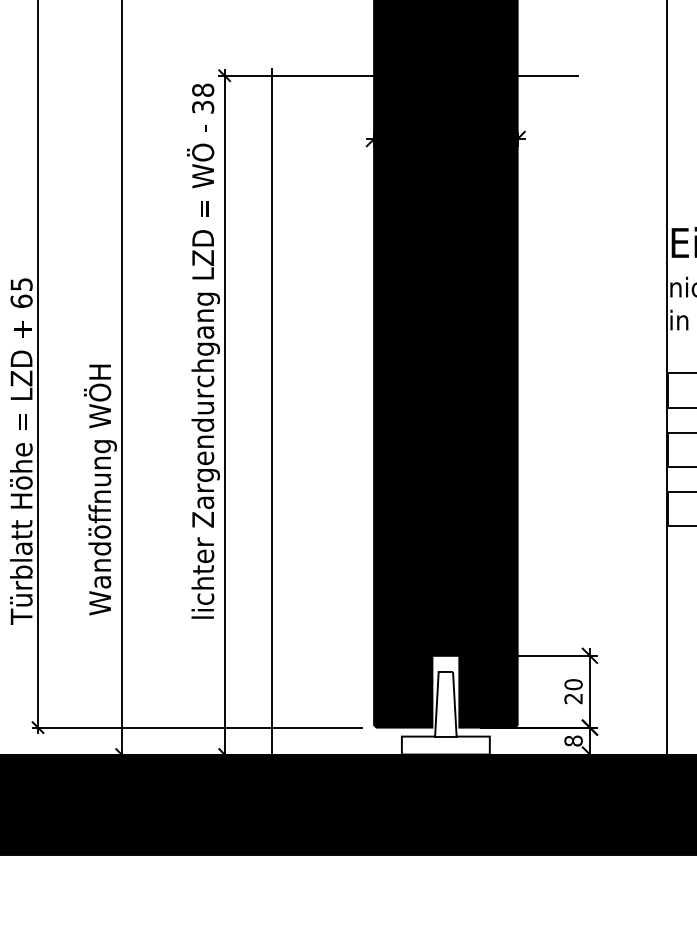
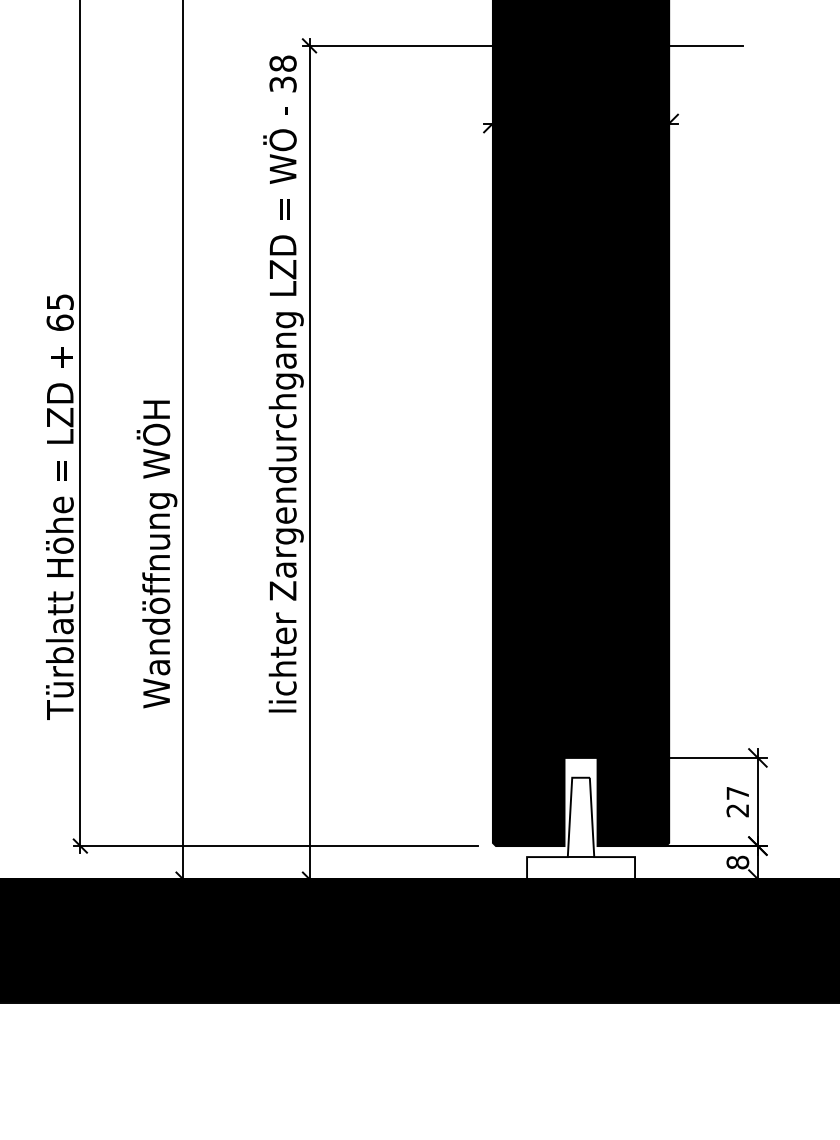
line: (271, 411) -> (366, 458), removed
text: (573, 684) -> (737, 793), 20 -> 27

